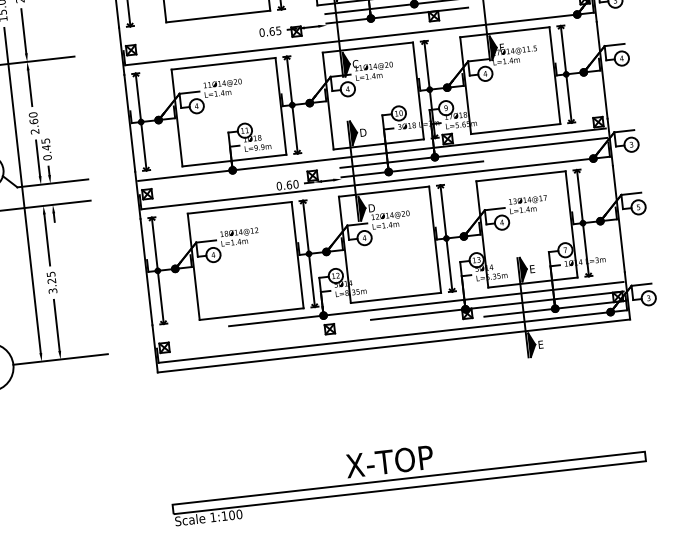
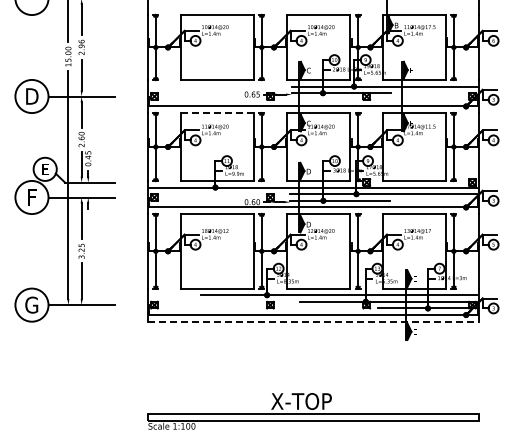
line: (223, 64) -> (217, 113), solid -> dashed
line: (393, 345) -> (313, 321), solid -> dashed

